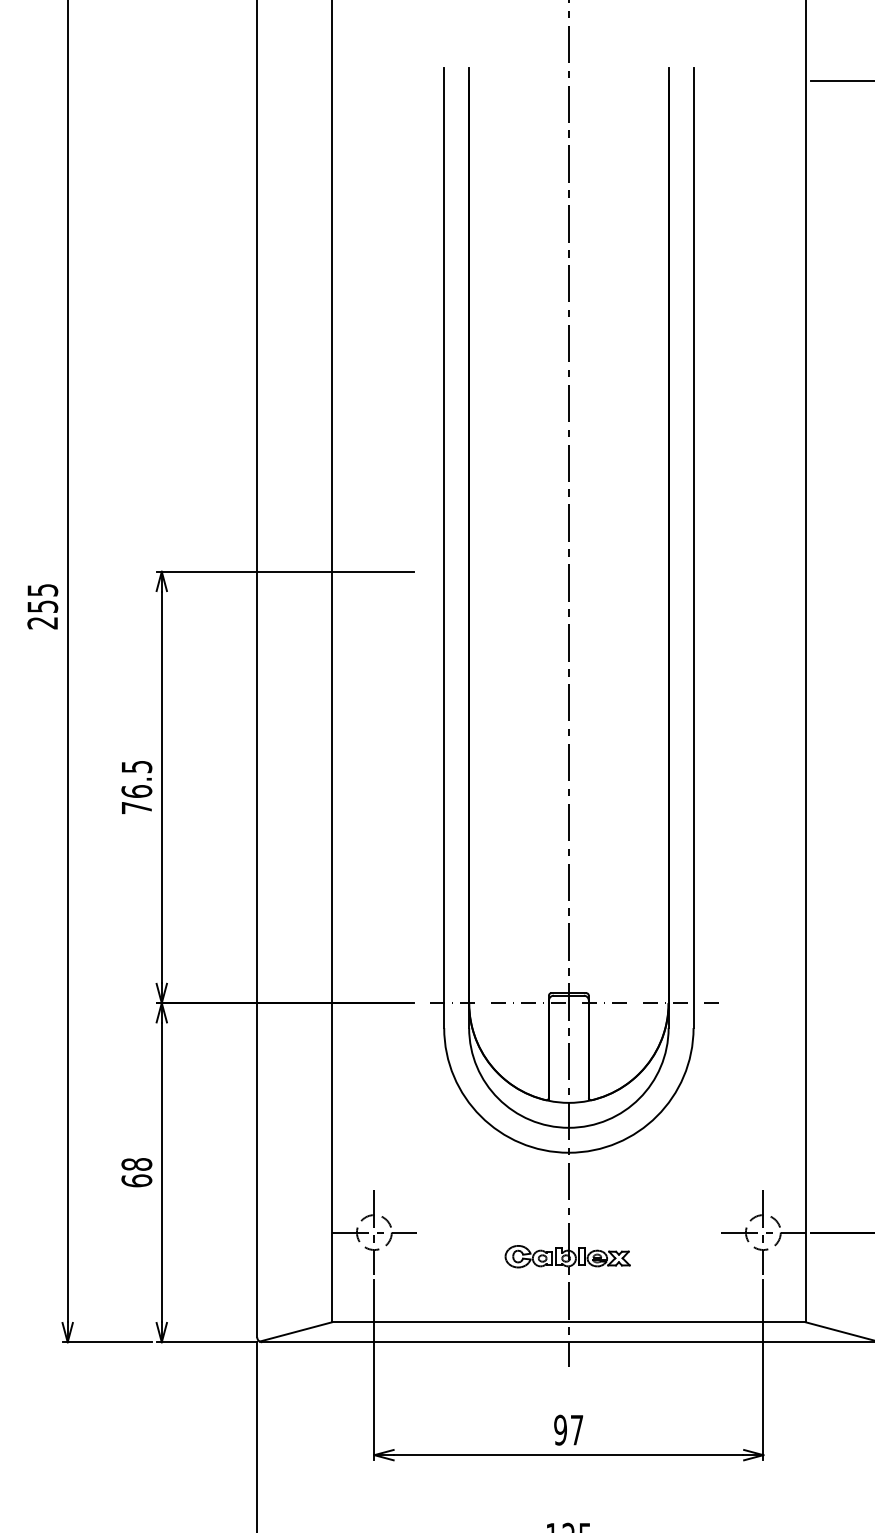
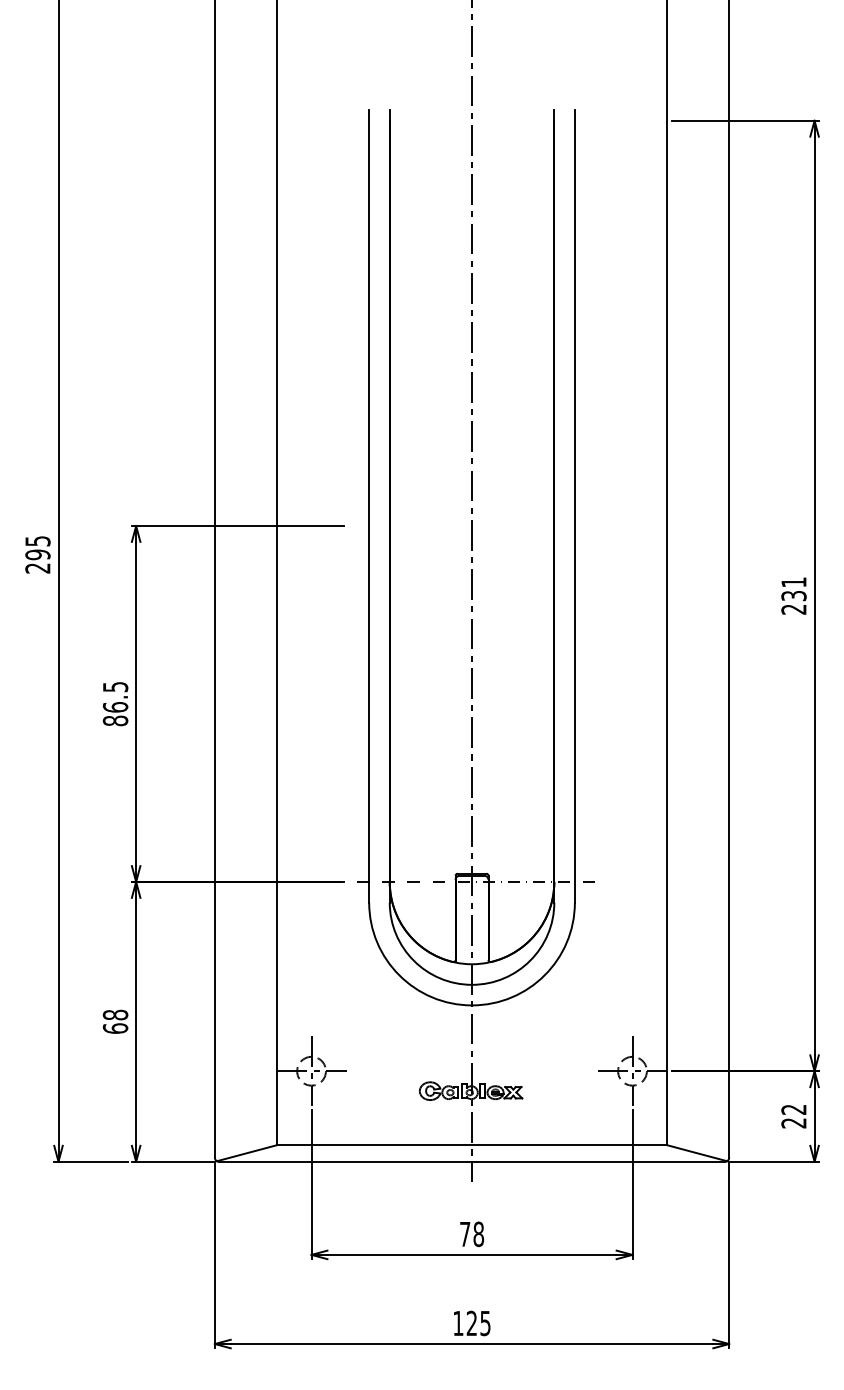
text: (42, 606) -> (37, 554), 255 -> 295
text: (136, 807) -> (115, 720), 76.5 -> 86.5
text: (568, 1430) -> (471, 1234), 97 -> 78

